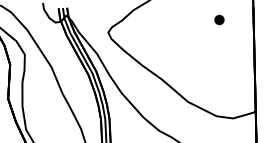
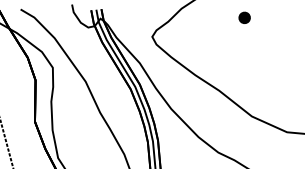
part: (219, 20) -> (244, 18), moved

